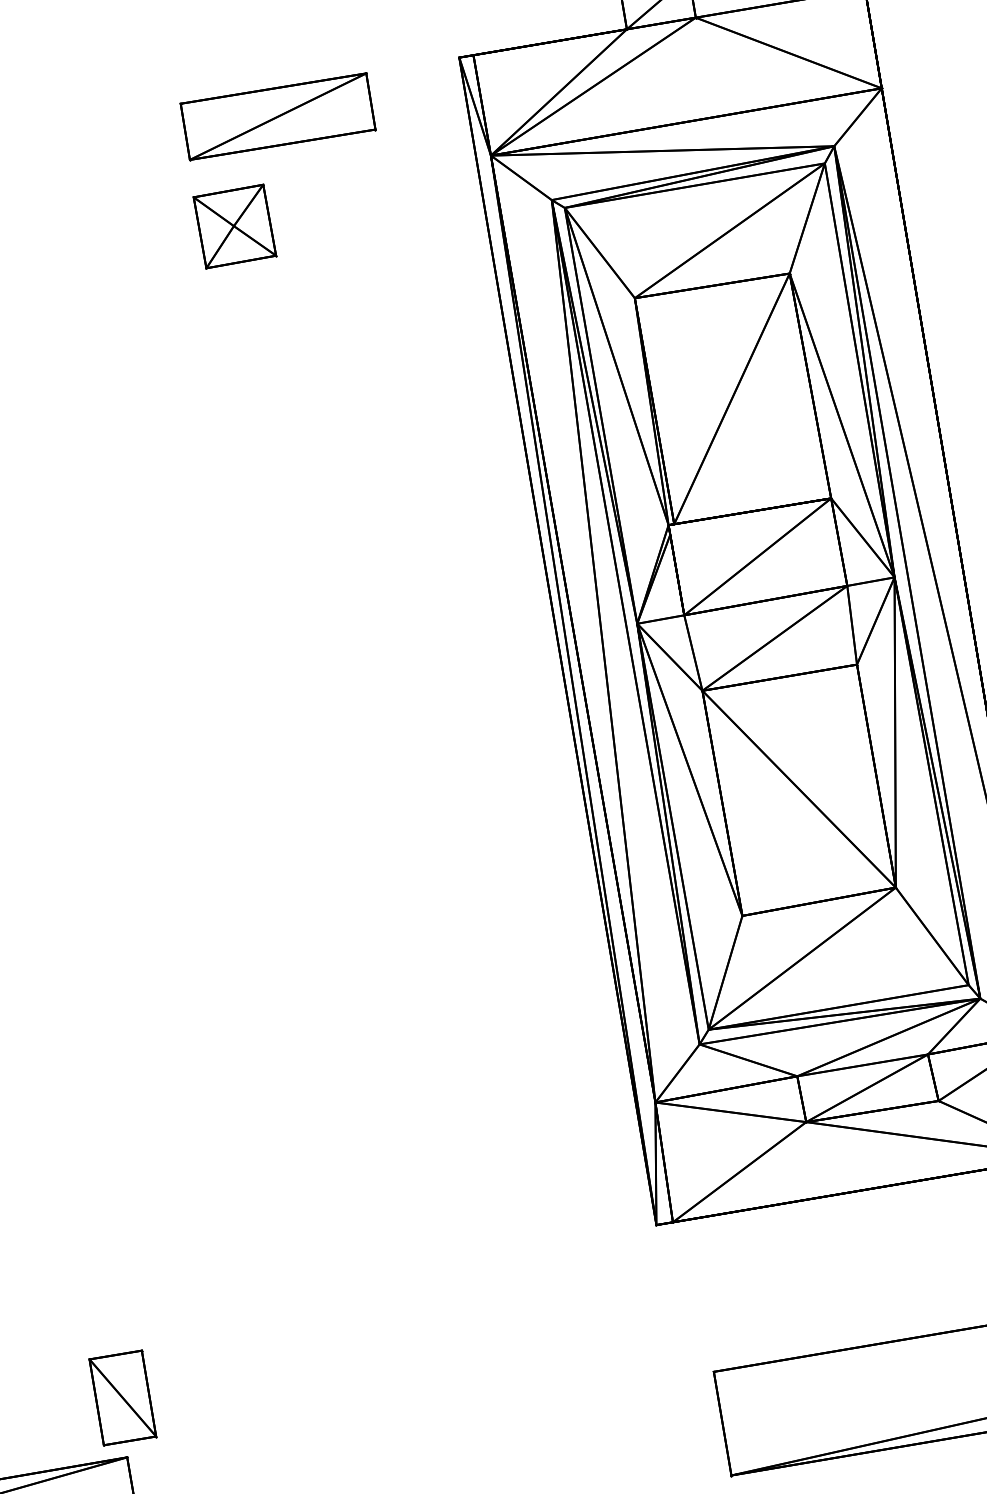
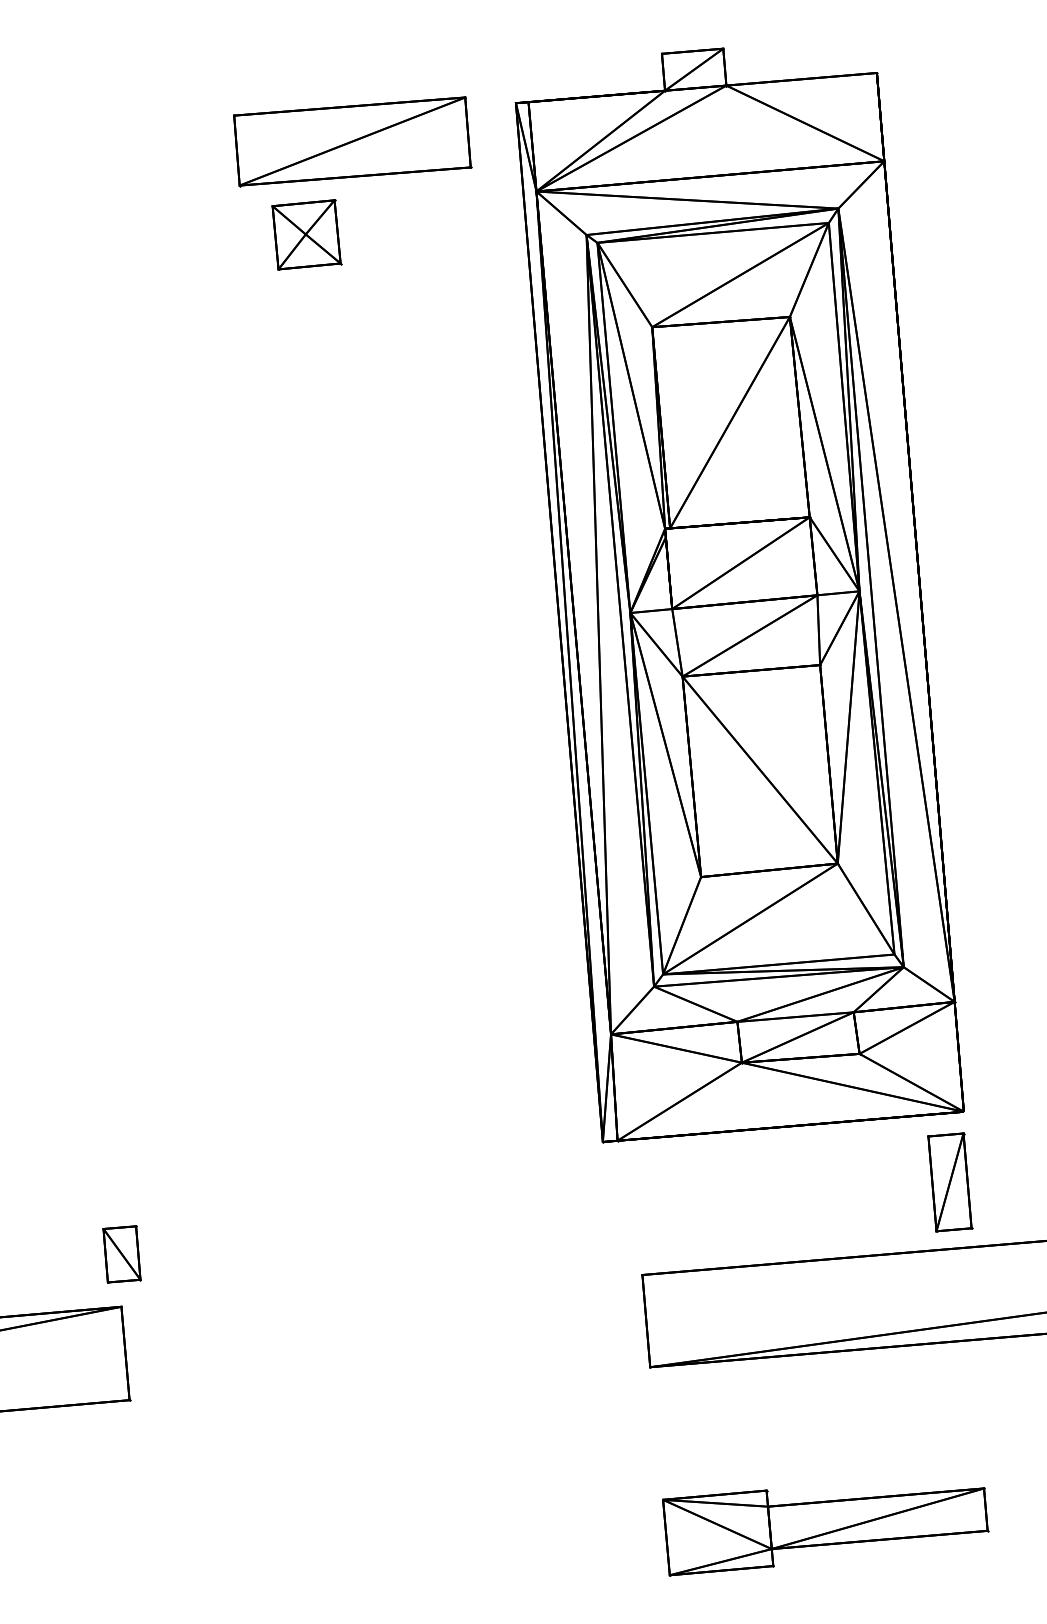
part: (277, 116) -> (352, 141), size x1.4
part: (122, 1398) -> (121, 1254), size x0.7

